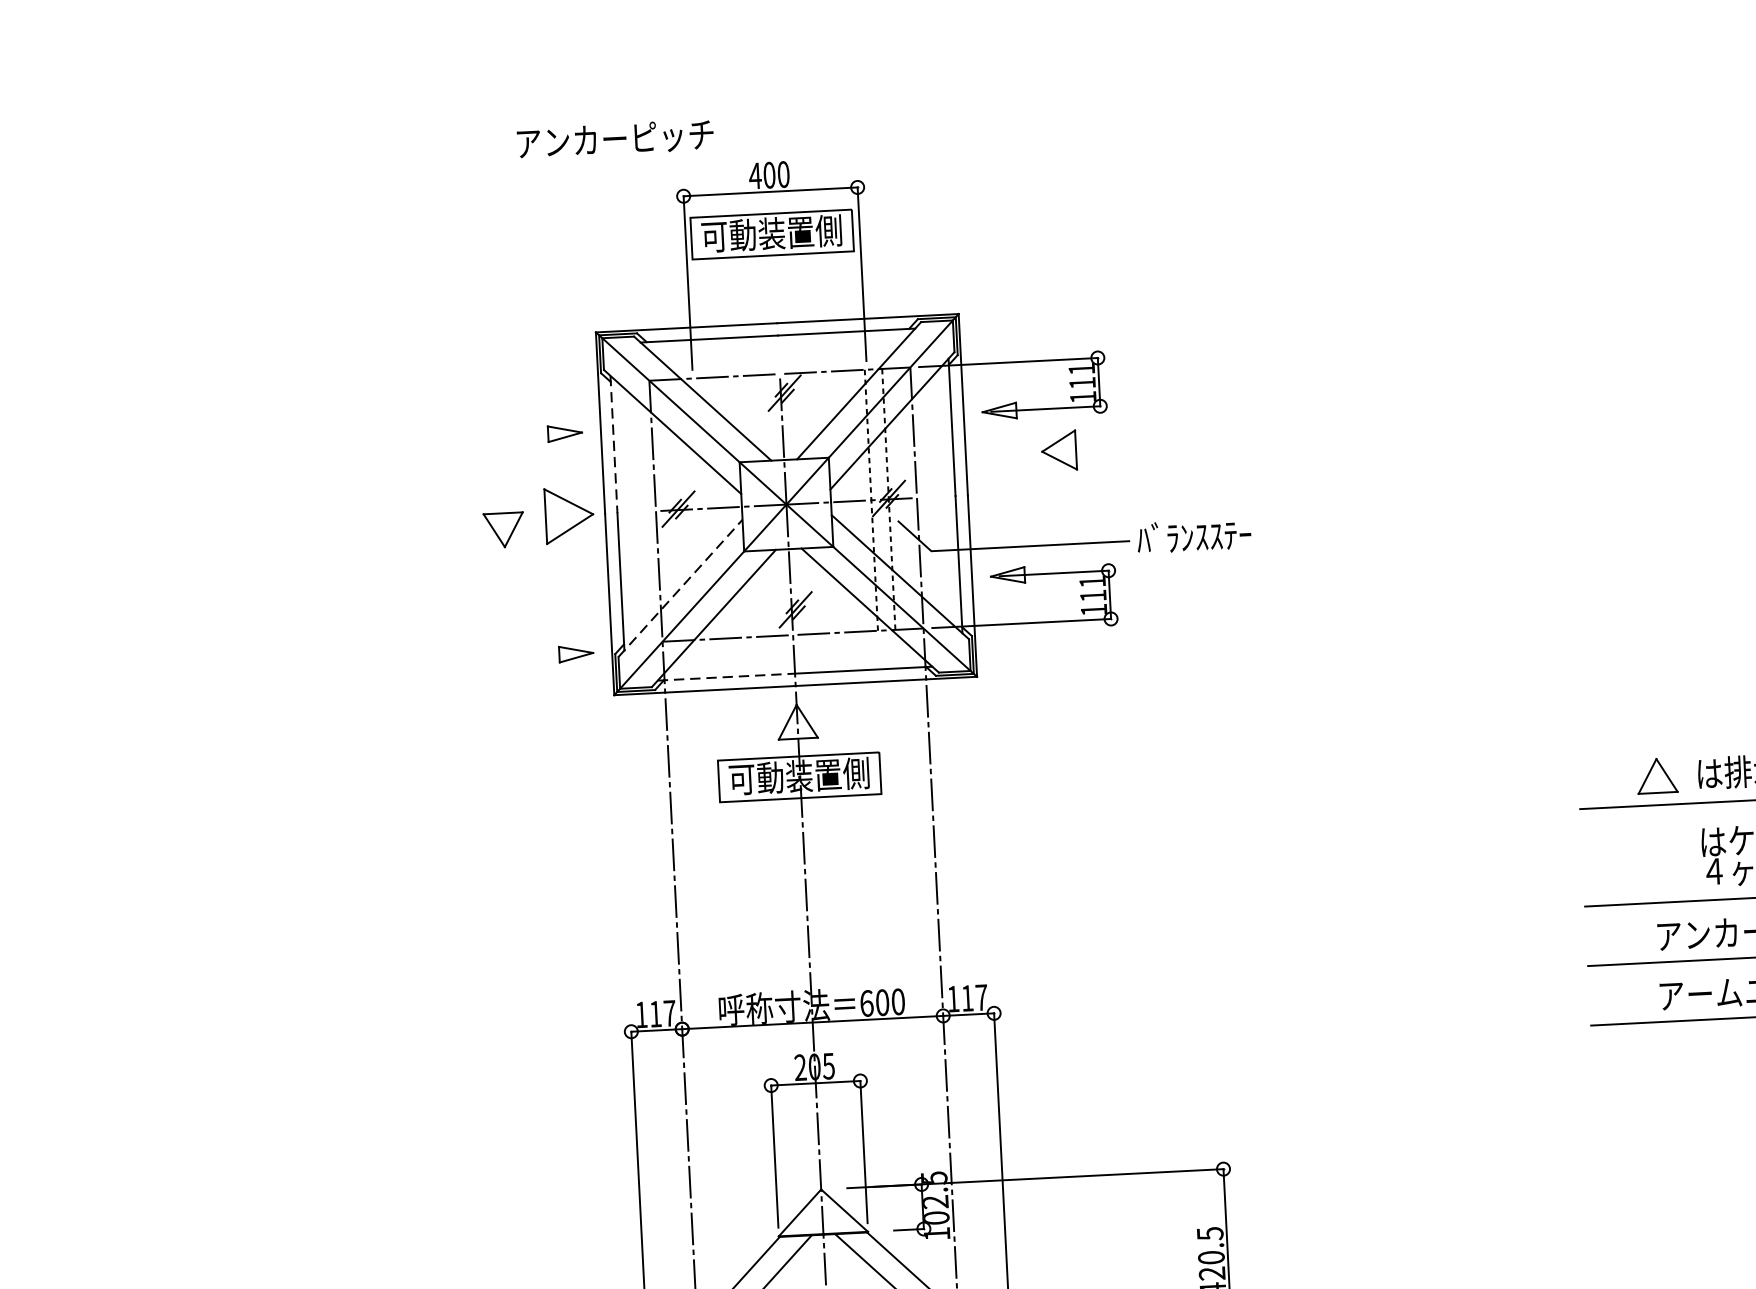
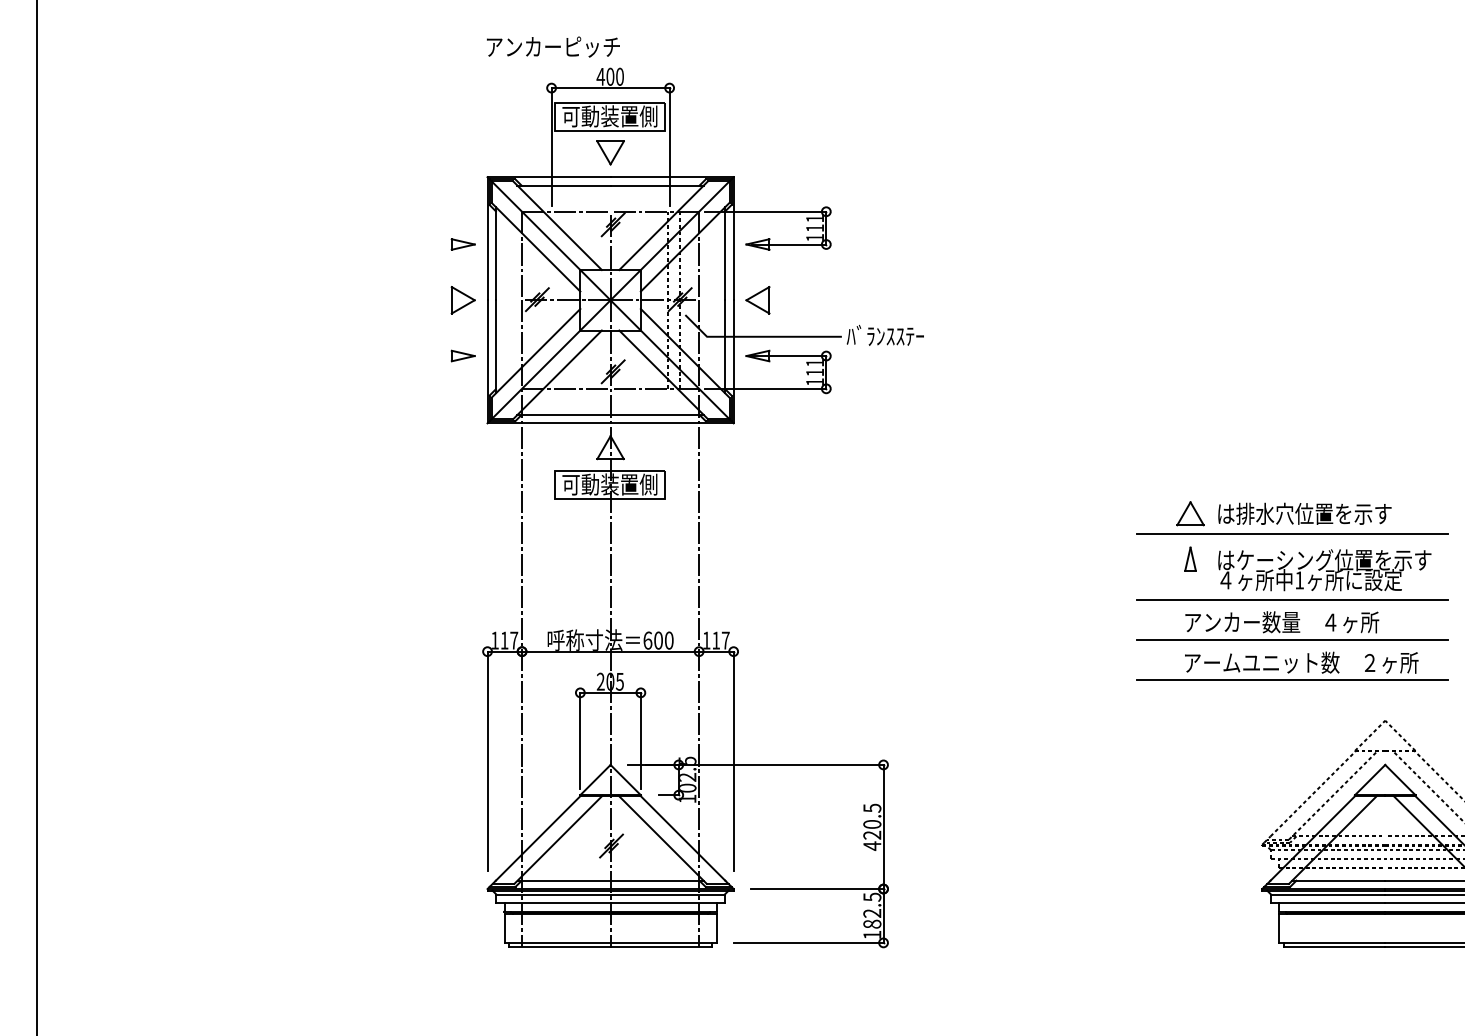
text: (615, 138) -> (553, 46), moved
line: (613, 444) -> (495, 253), dashed -> solid
part: (1058, 451) -> (757, 300), moved
part: (568, 515) -> (462, 300), size x0.71
part: (503, 529) -> (610, 152), moved
line: (681, 588) -> (536, 353), dashed -> solid
part: (575, 653) -> (462, 355), moved
line: (727, 676) -> (564, 414), dashed -> solid
part: (1660, 841) -> (1190, 558), added

